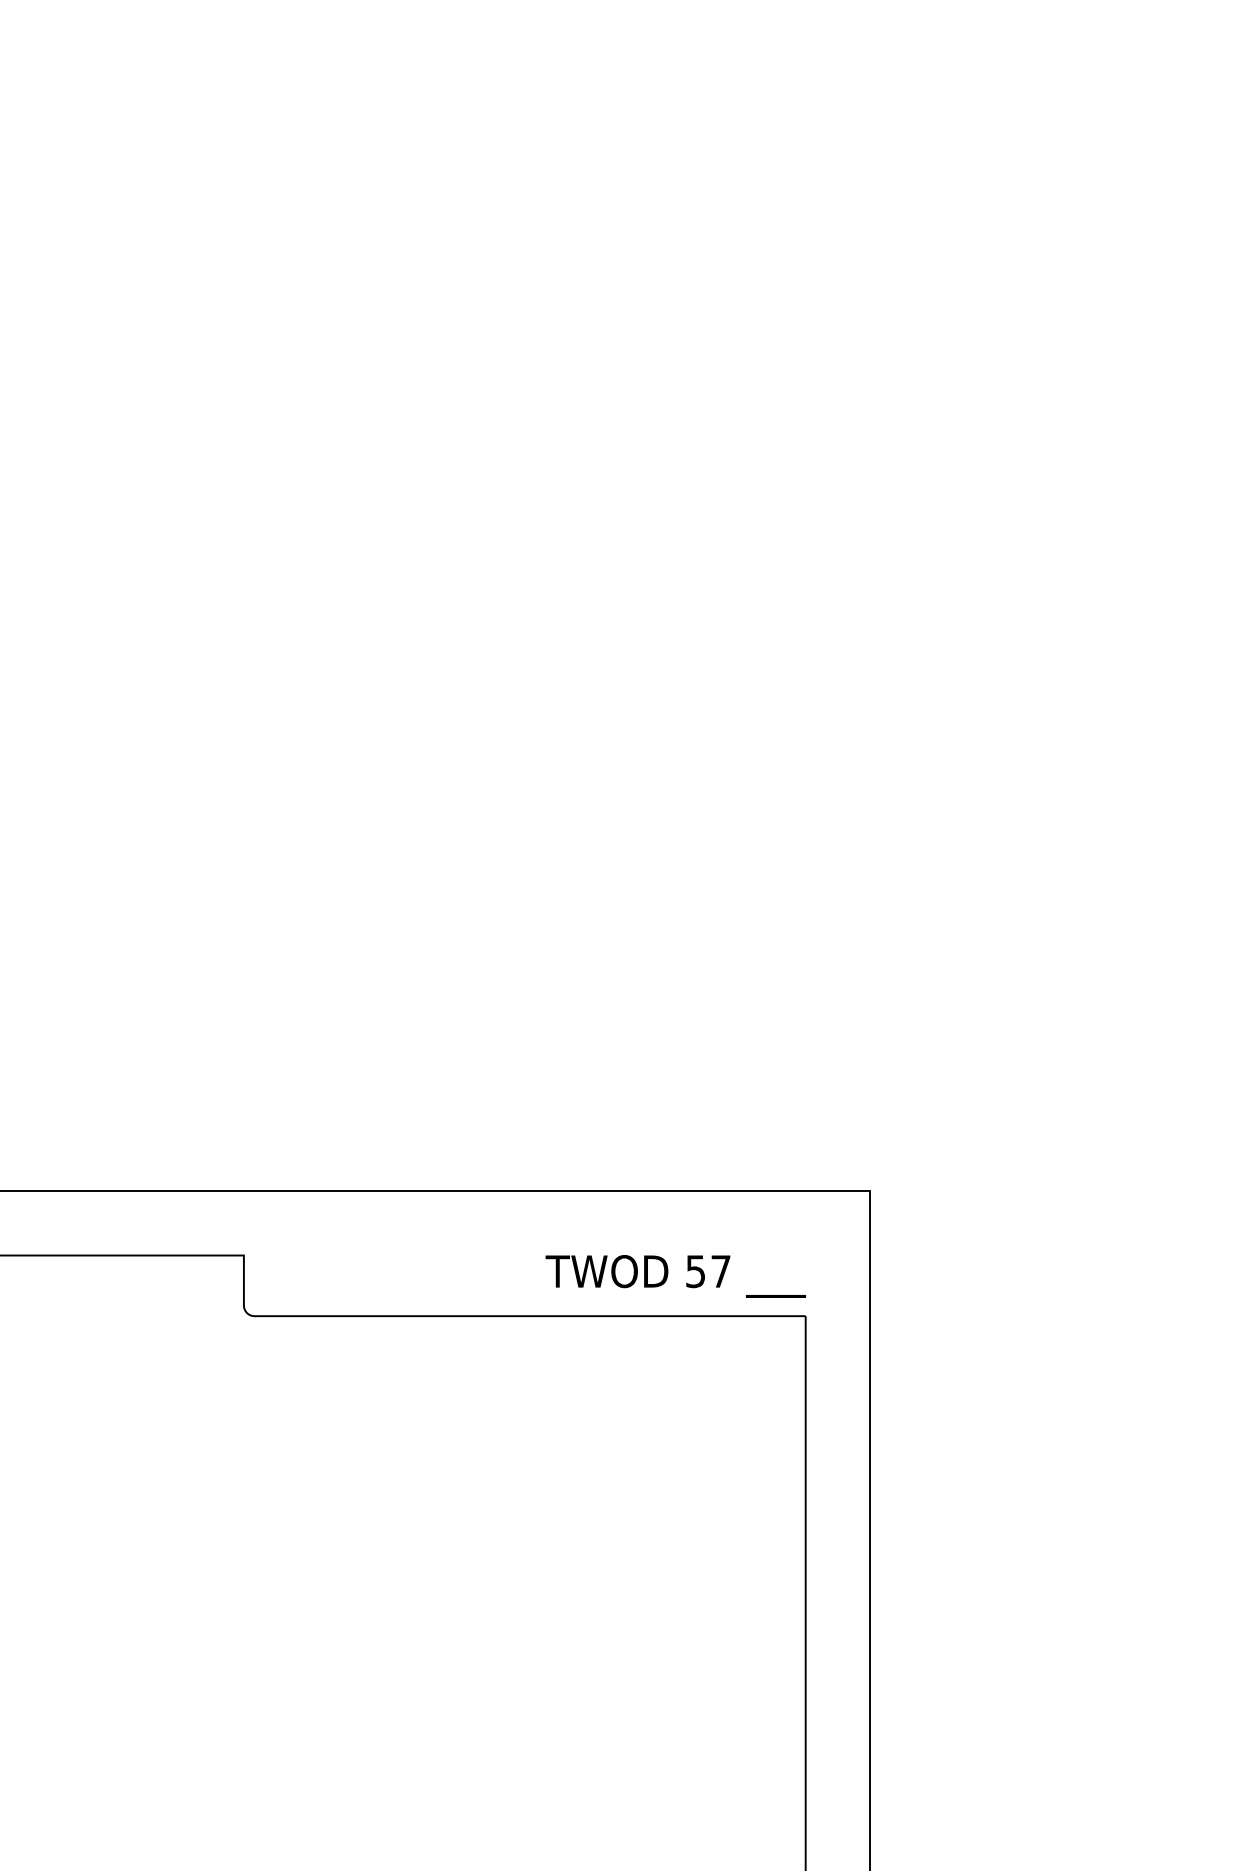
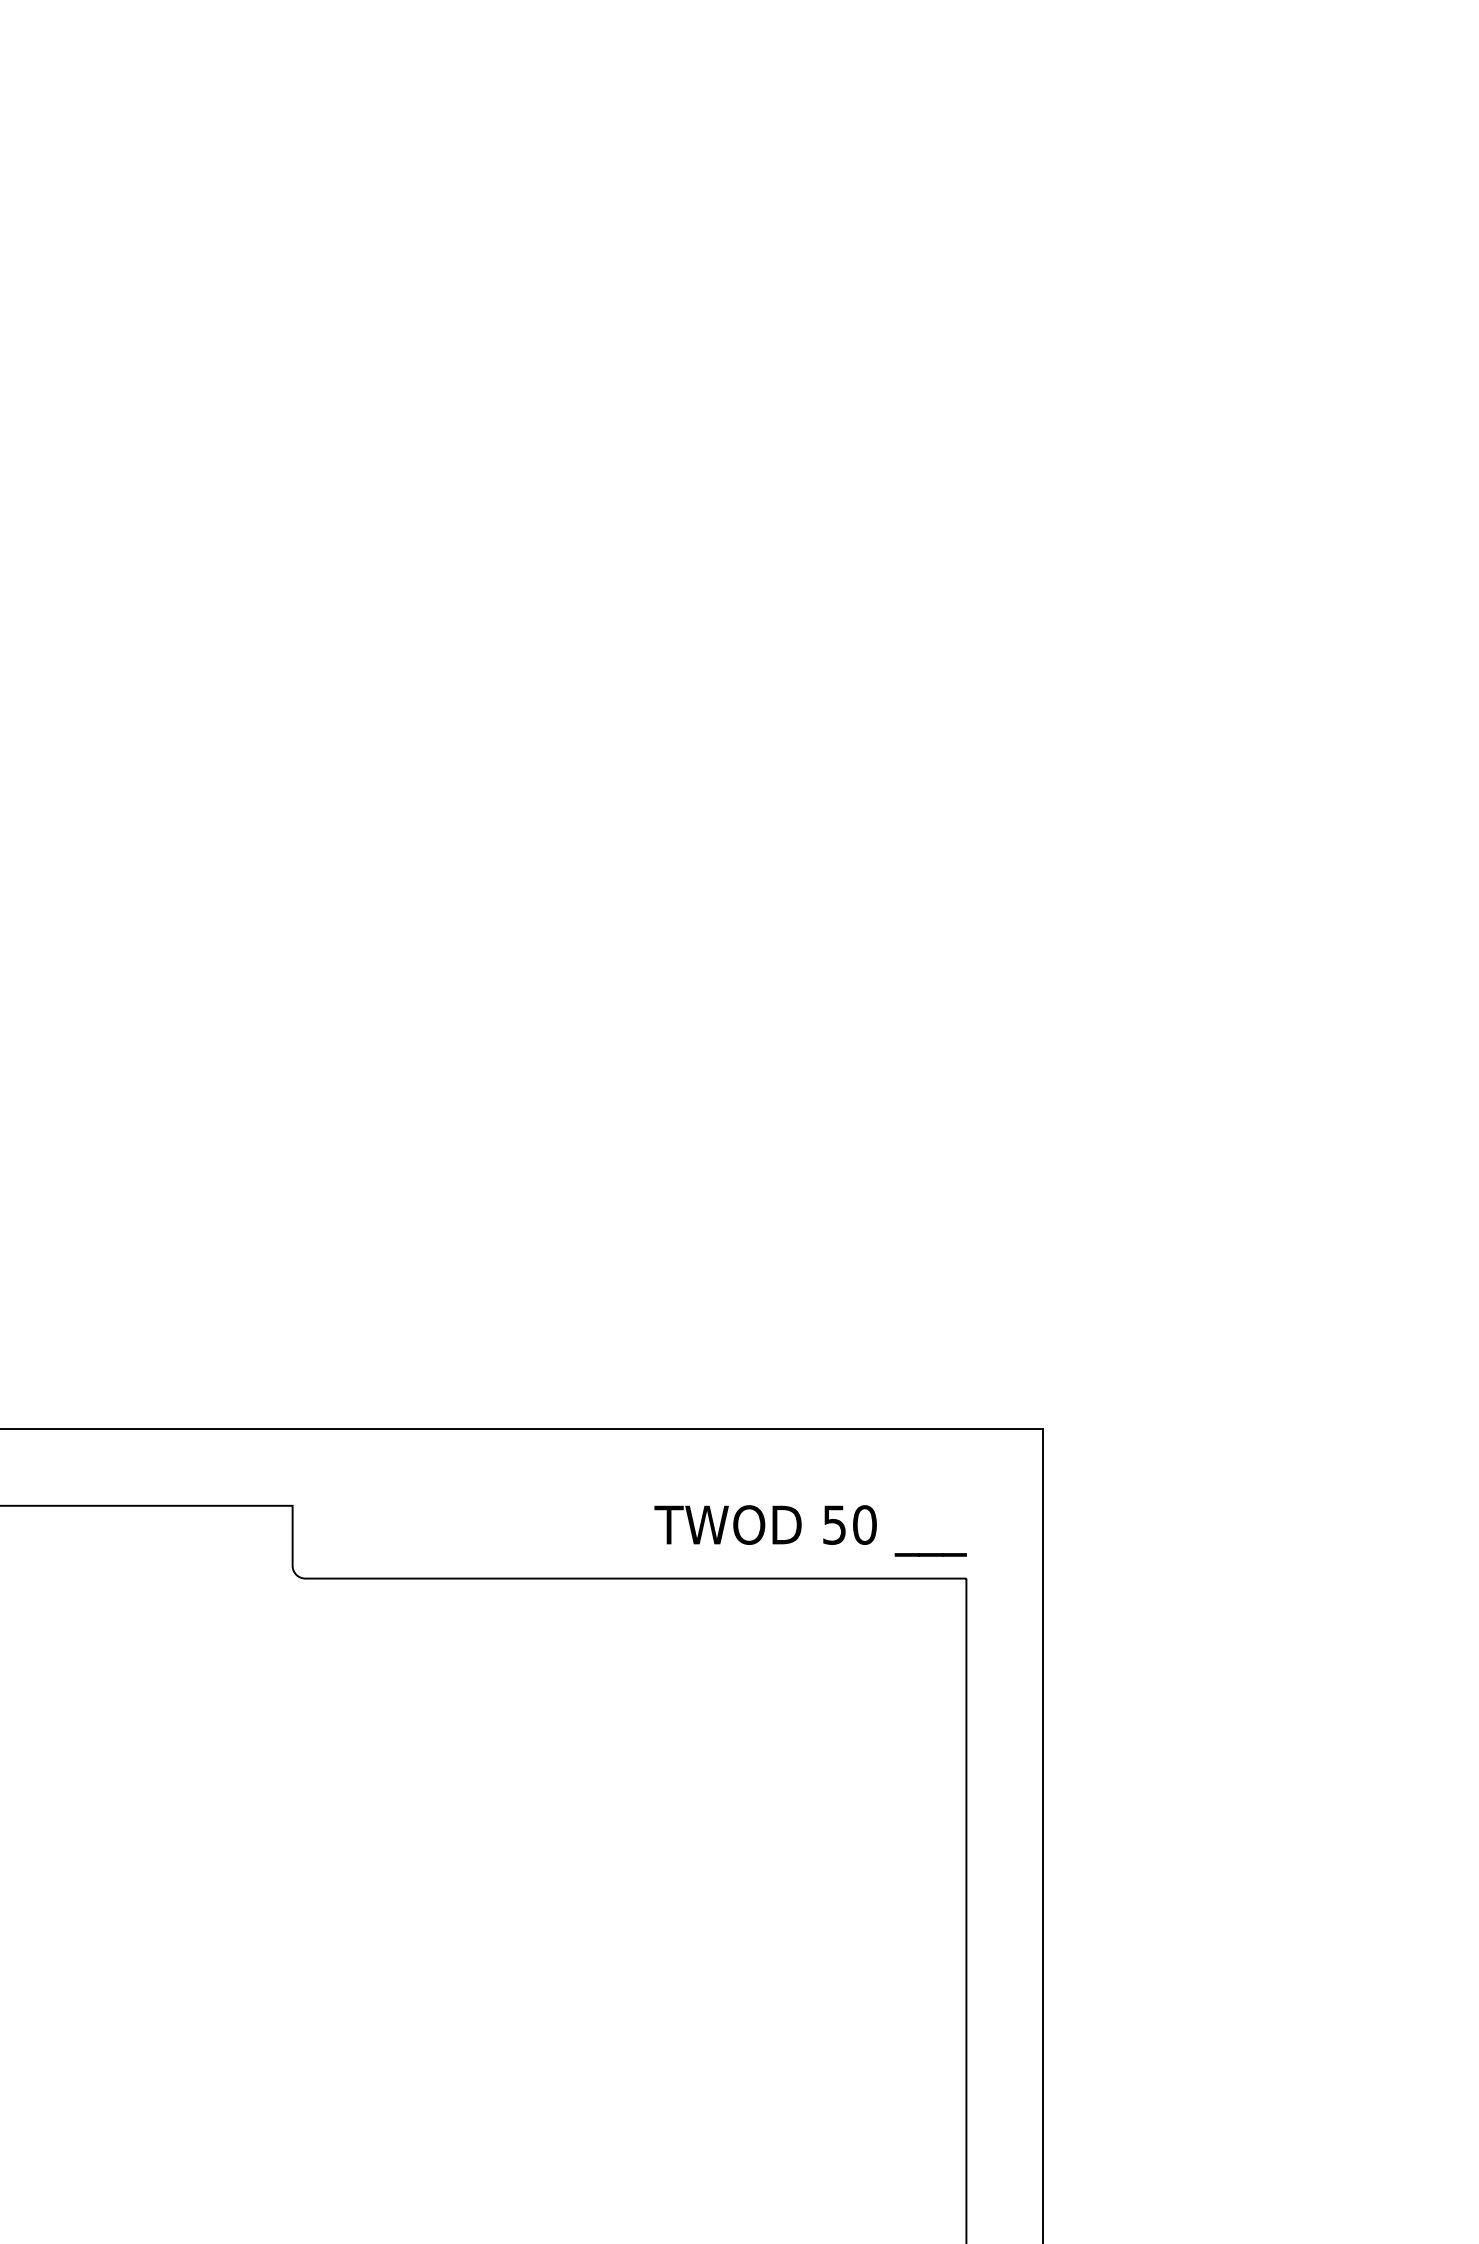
text: (720, 1271) -> (864, 1524), 57 -> 50

